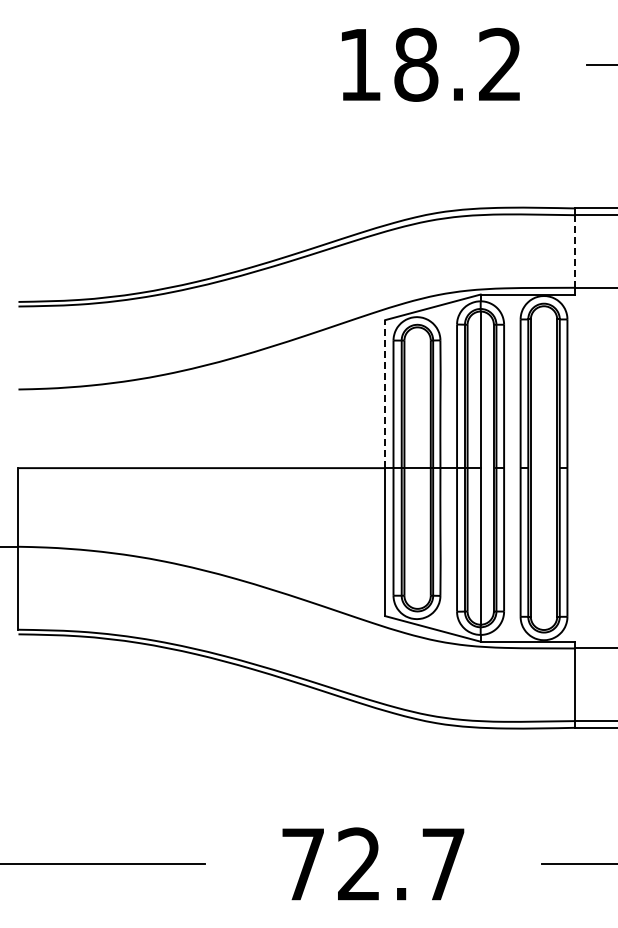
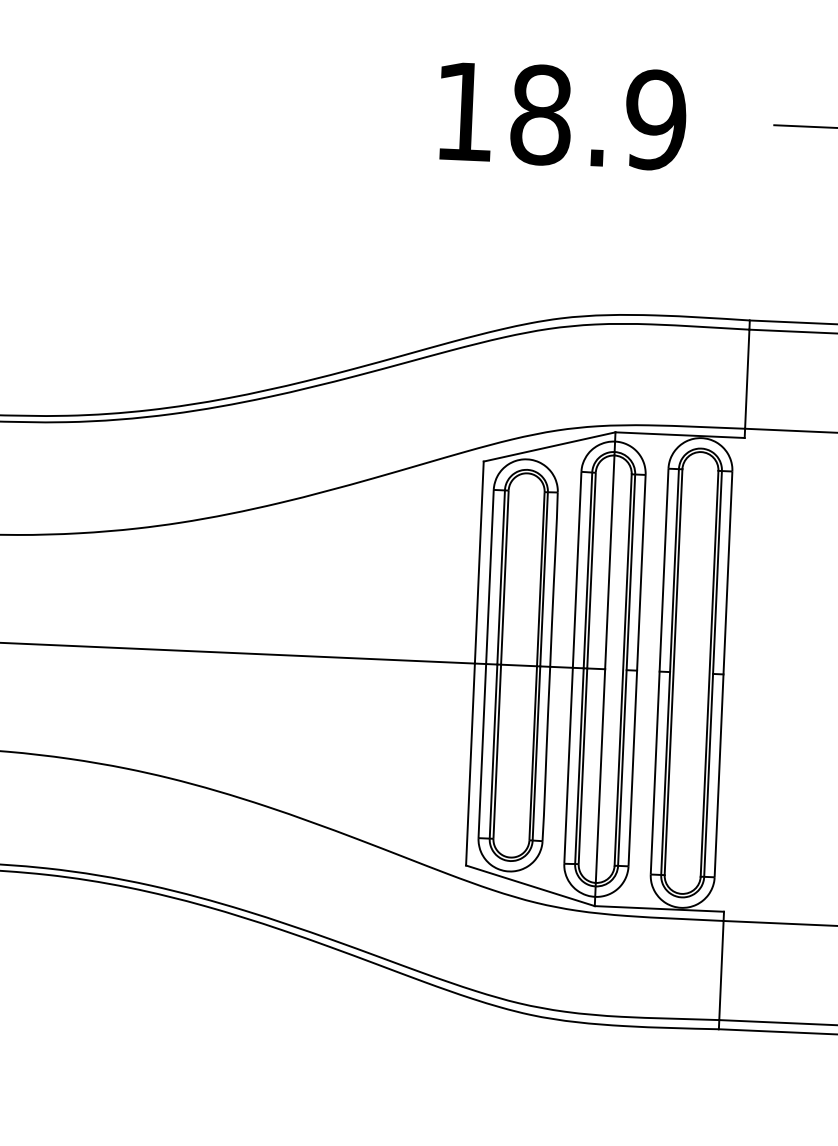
text: (500, 64) -> (656, 119), 18.2 -> 18.9
line: (575, 251) -> (747, 379), dashed -> solid
line: (385, 393) -> (479, 561), dashed -> solid

